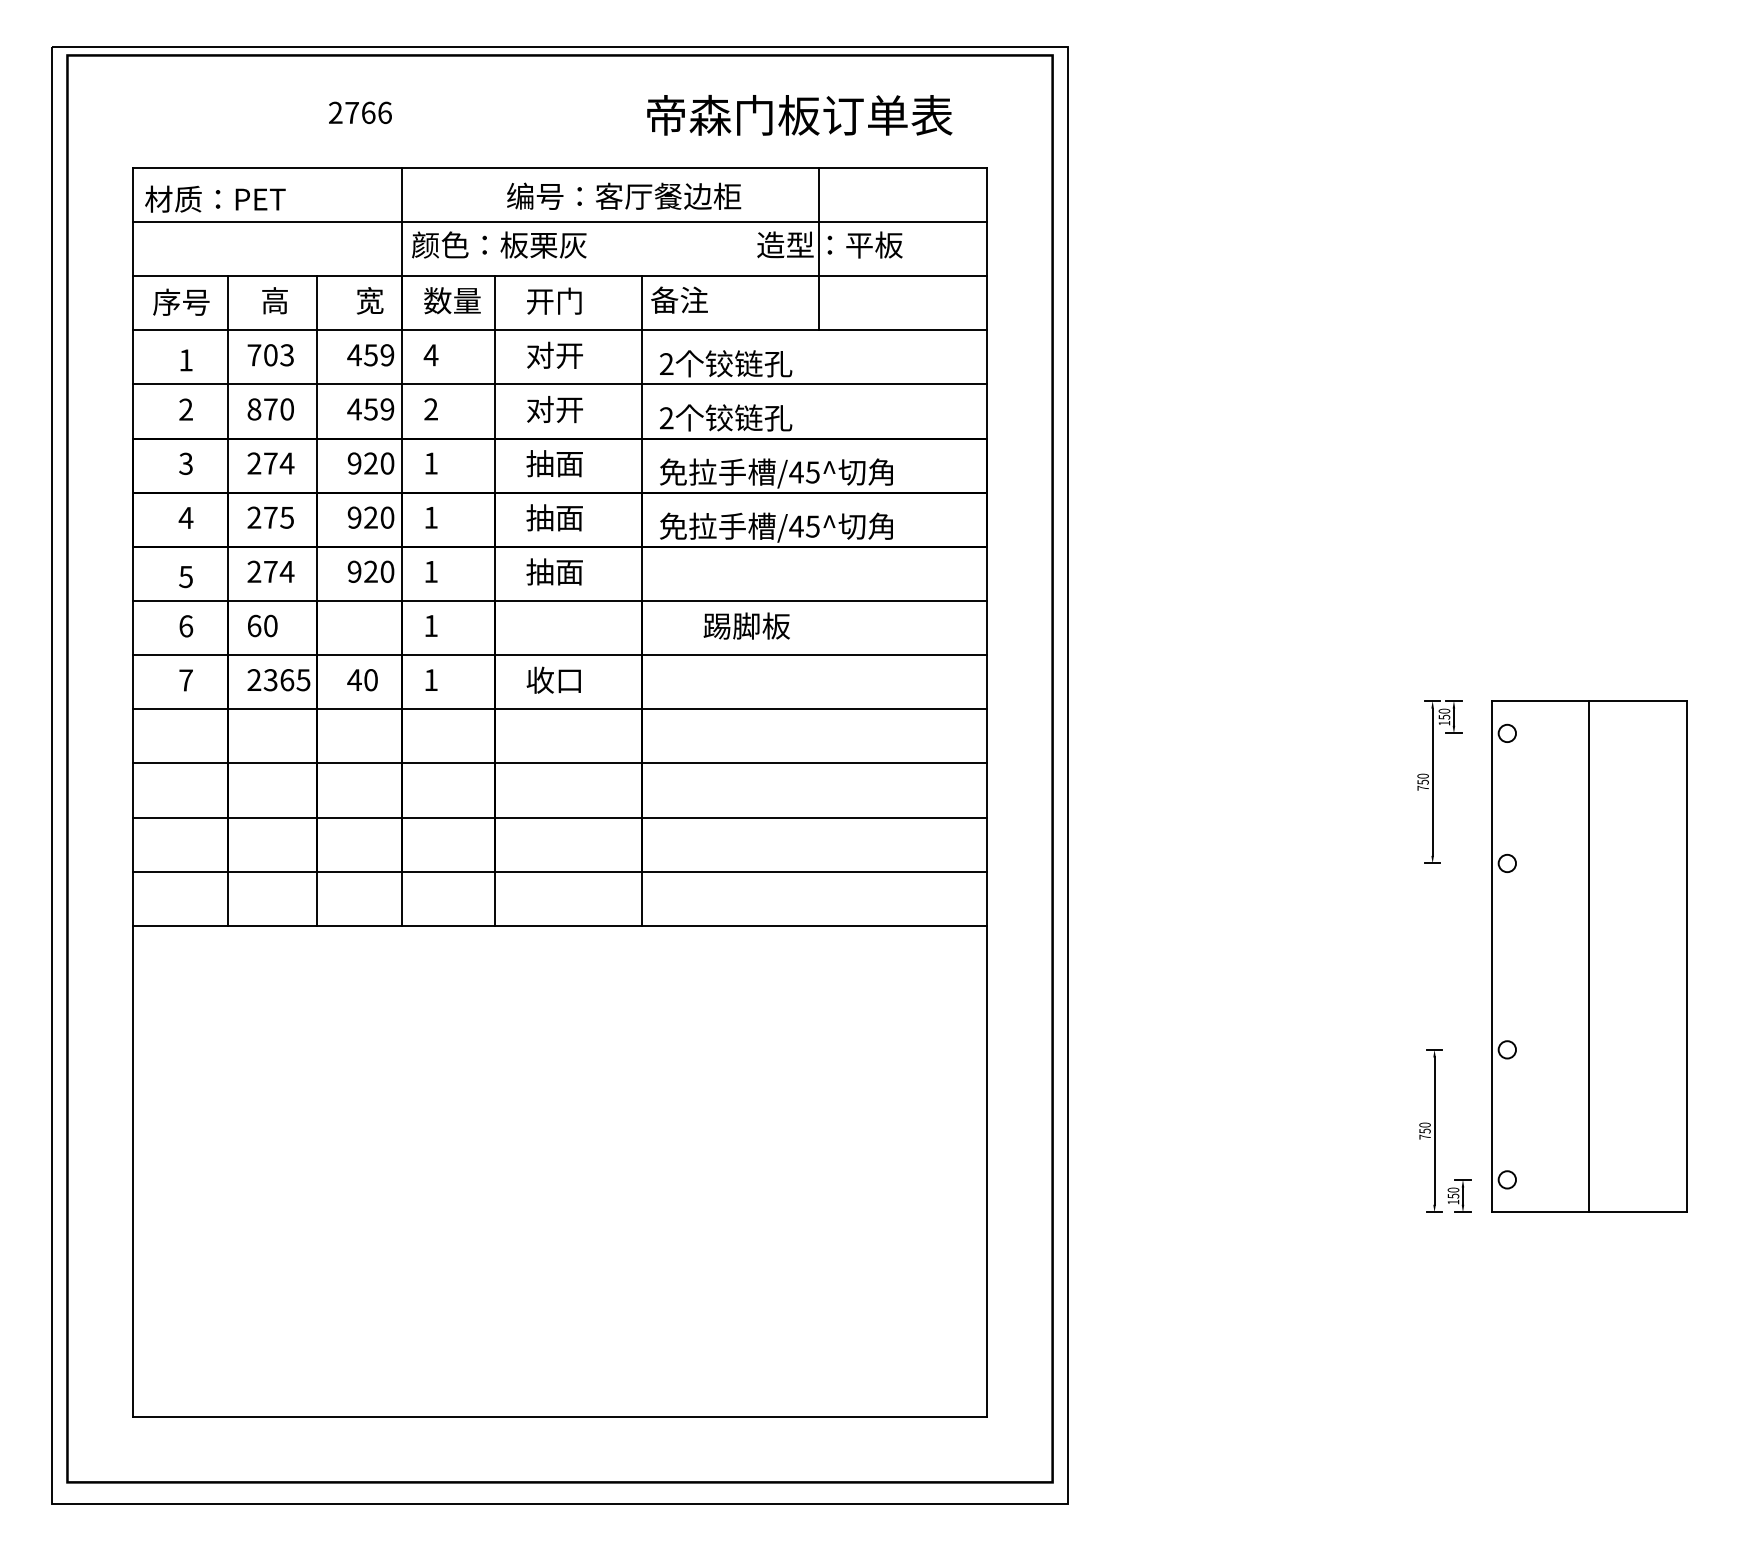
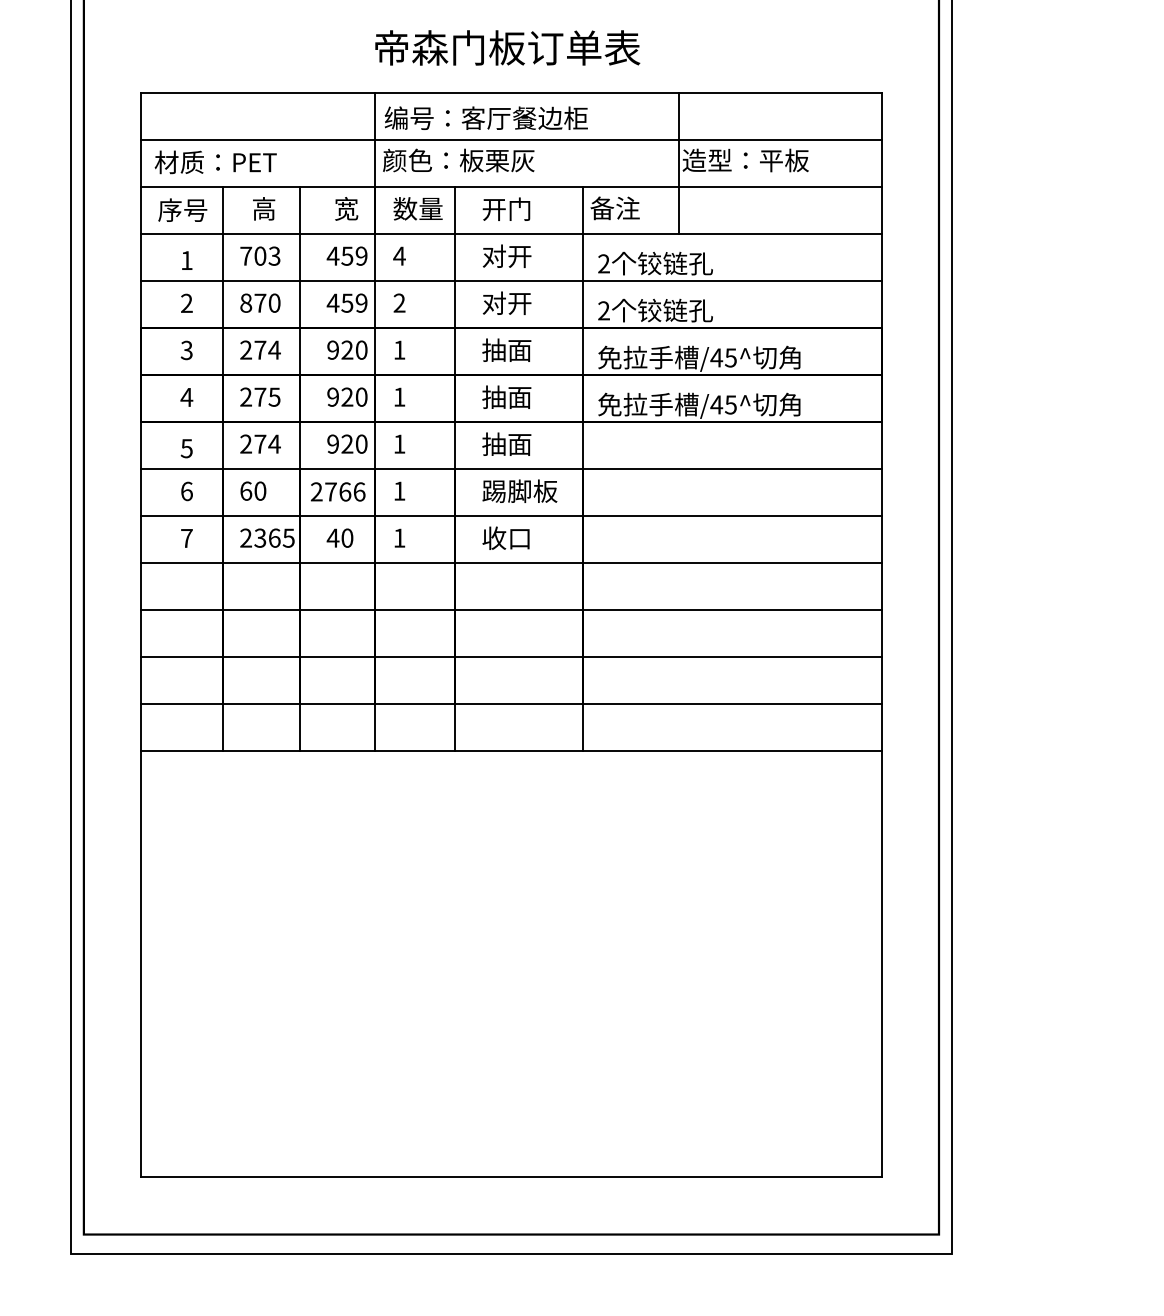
text: (360, 112) -> (338, 491), moved
text: (799, 115) -> (507, 48), moved
text: (624, 195) -> (486, 117), moved
text: (215, 198) -> (215, 161), moved
line: (818, 248) -> (678, 163), moved
text: (746, 625) -> (519, 490), moved

